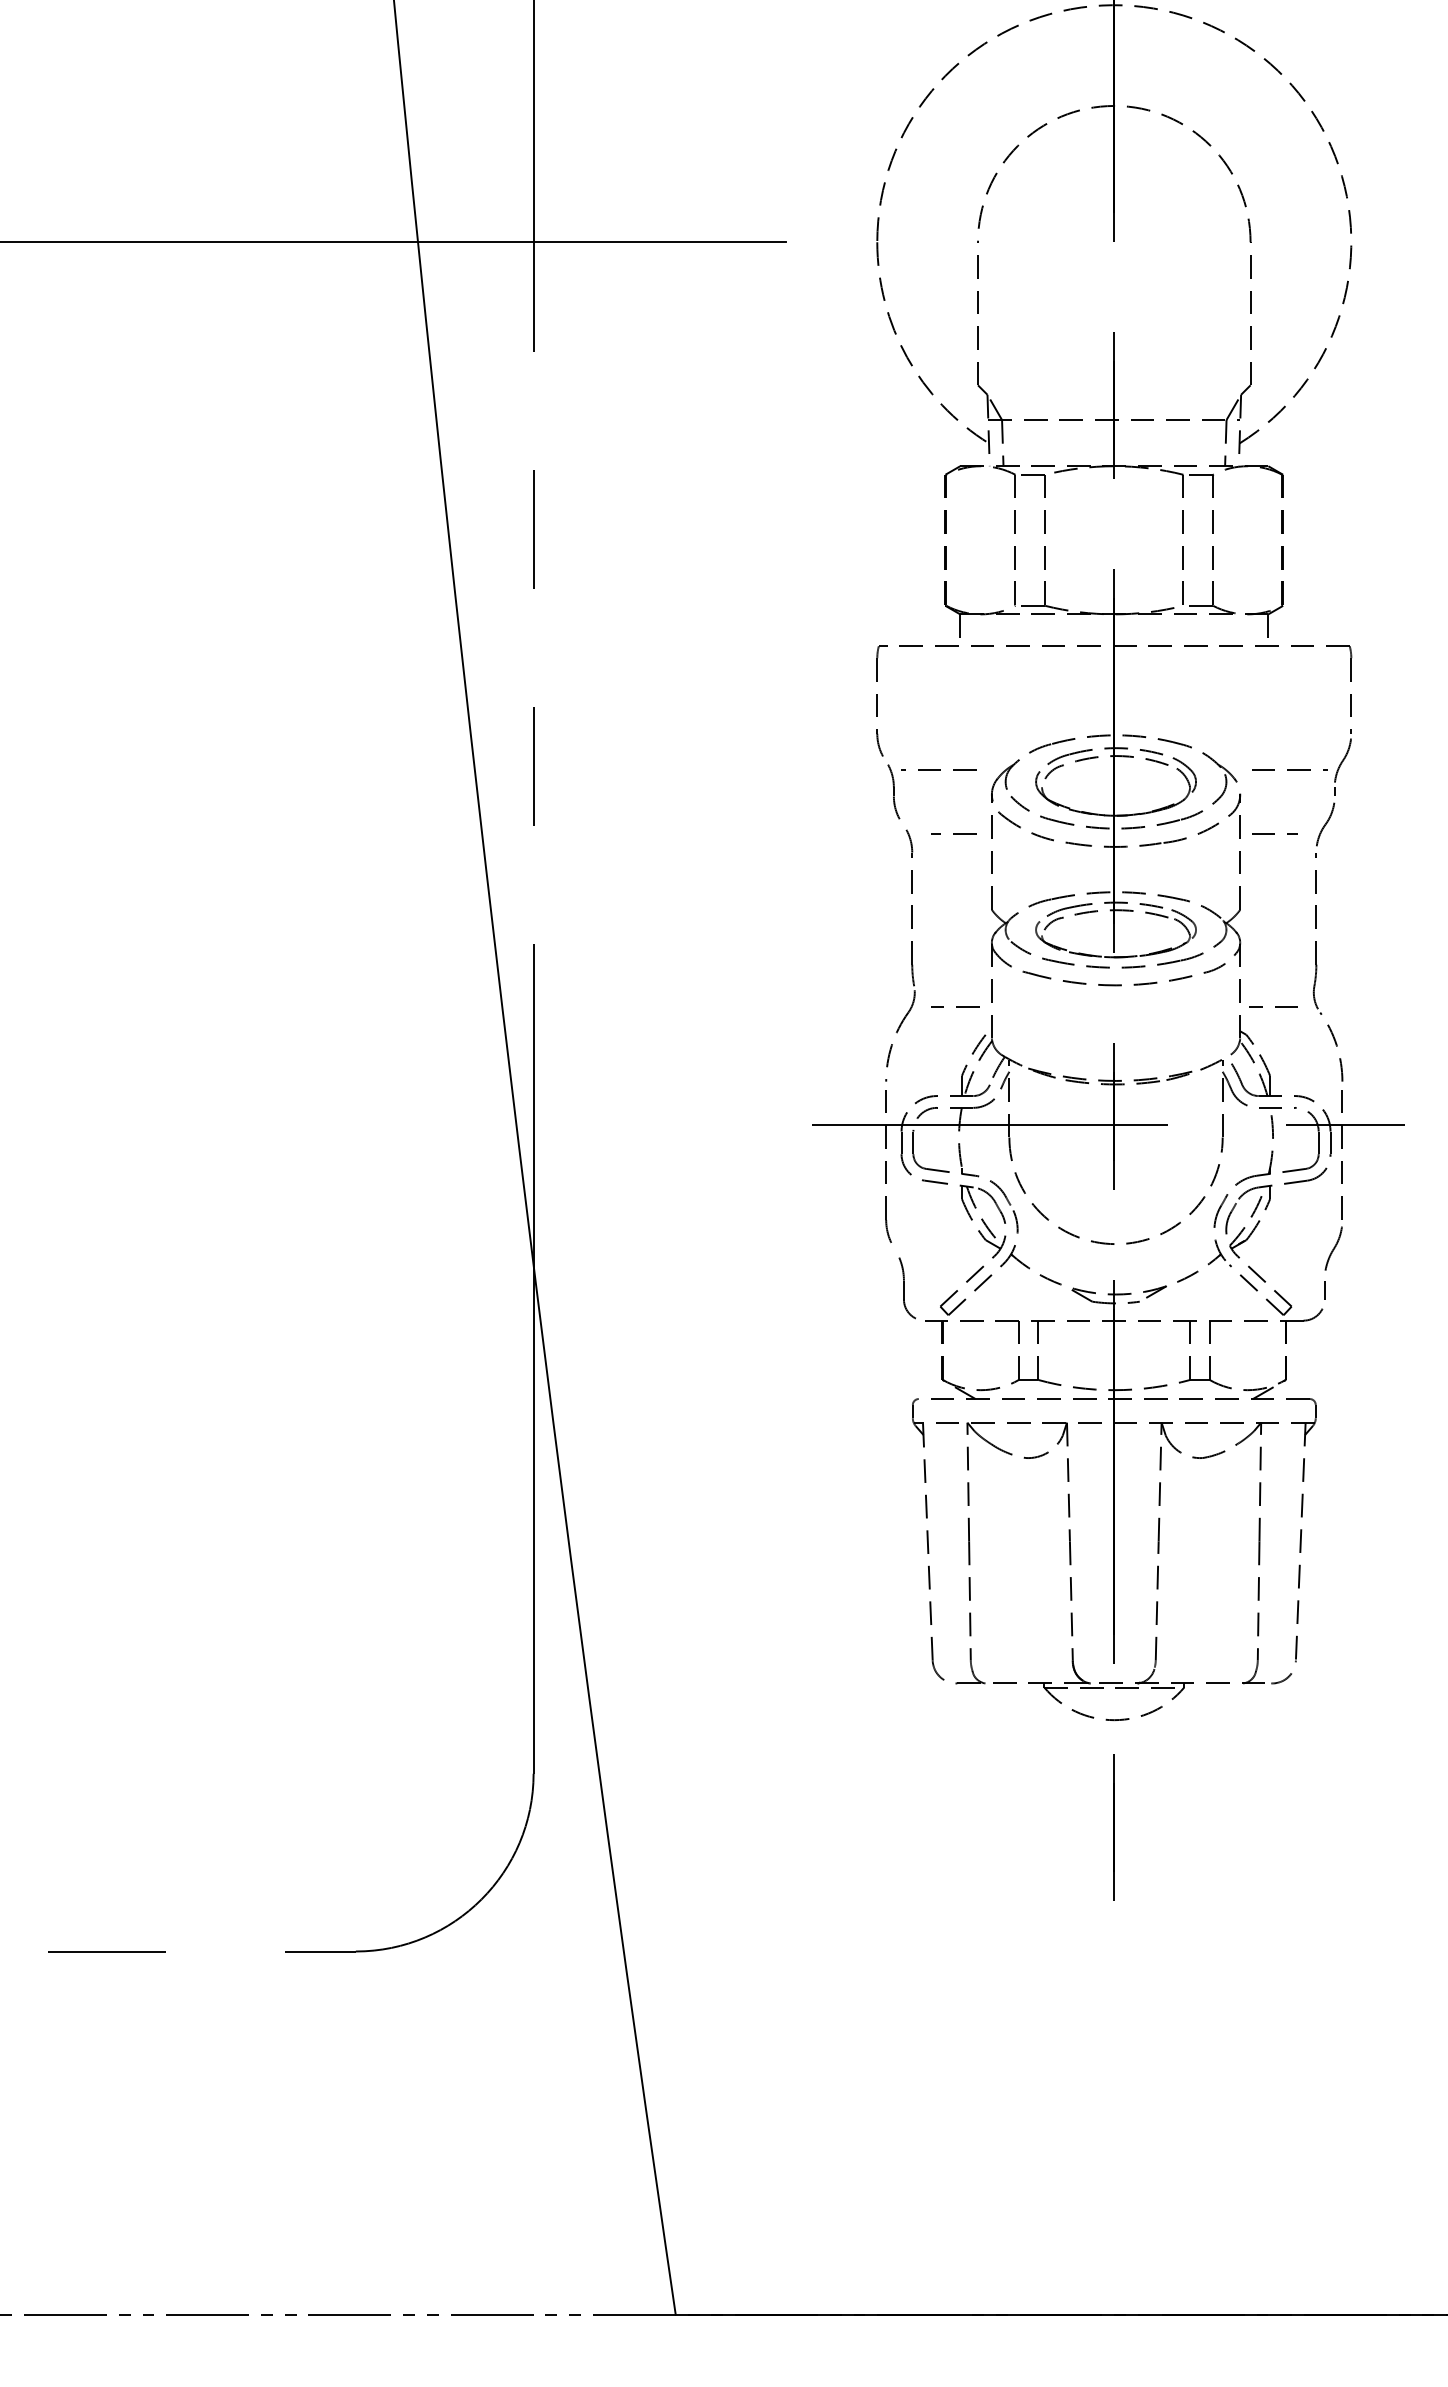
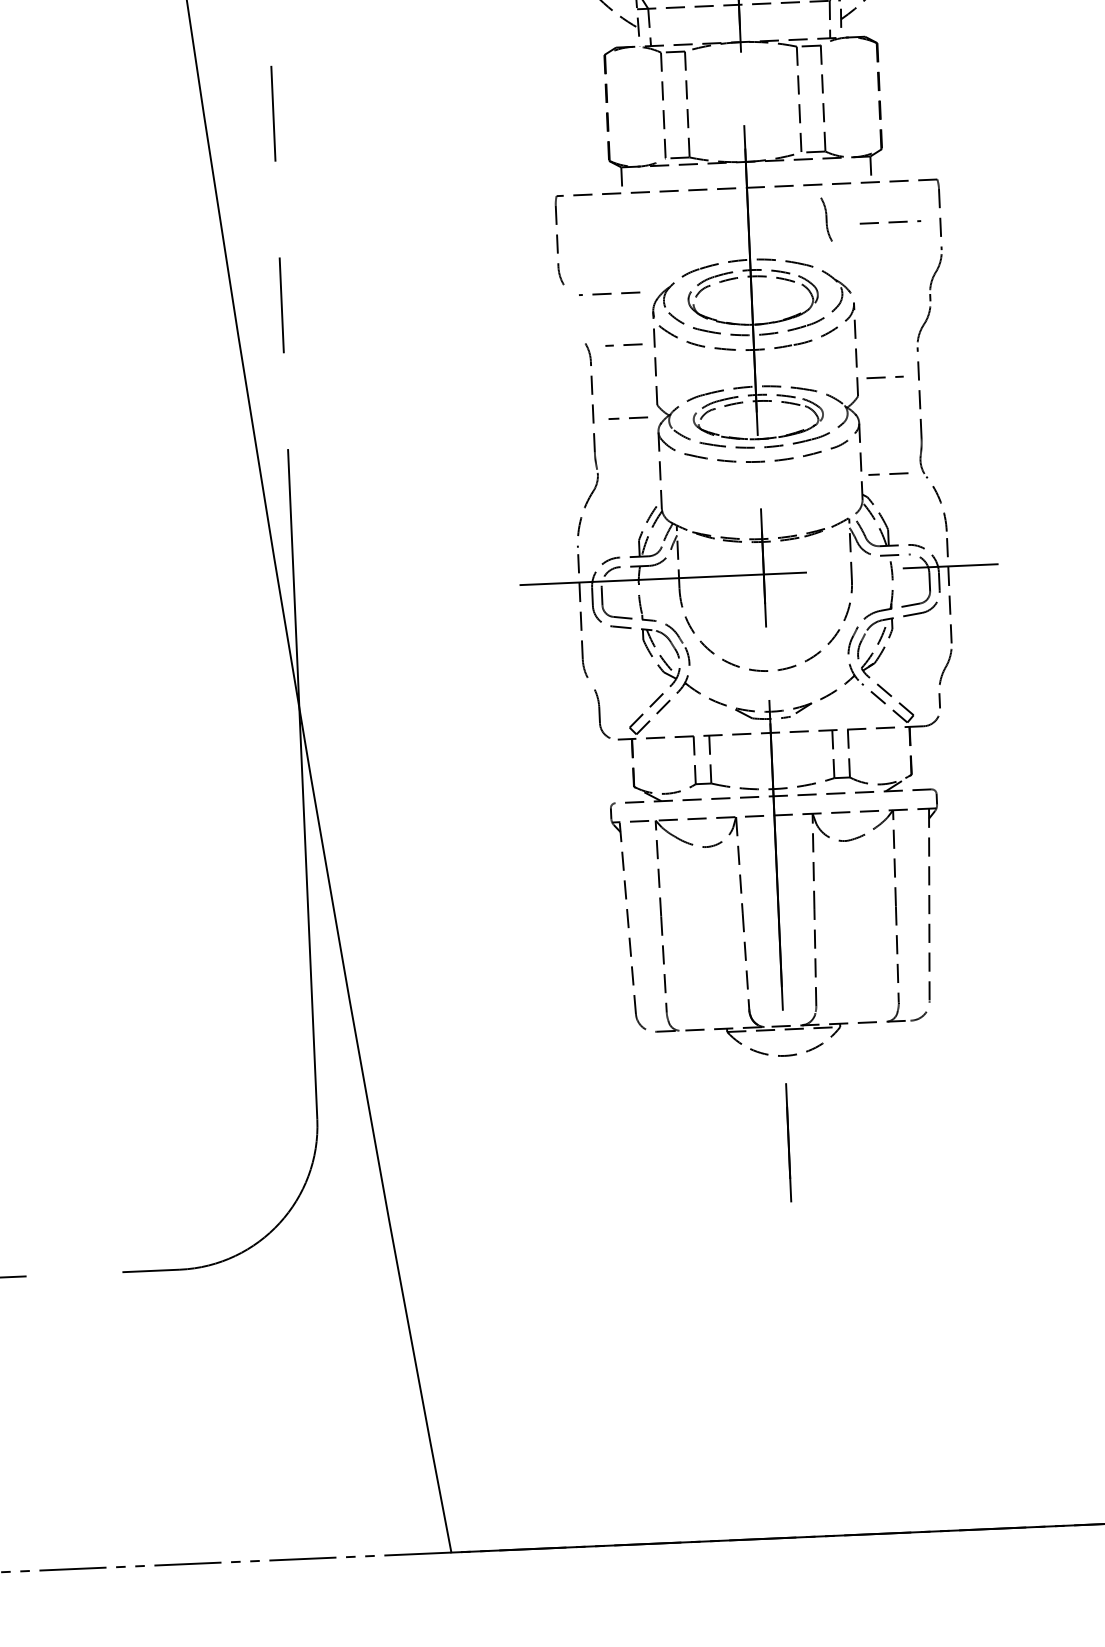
line: (1289, 769) -> (890, 222), moved
part: (893, 791) -> (826, 219), moved
line: (1274, 833) -> (884, 377), moved
line: (956, 1006) -> (629, 417), moved

